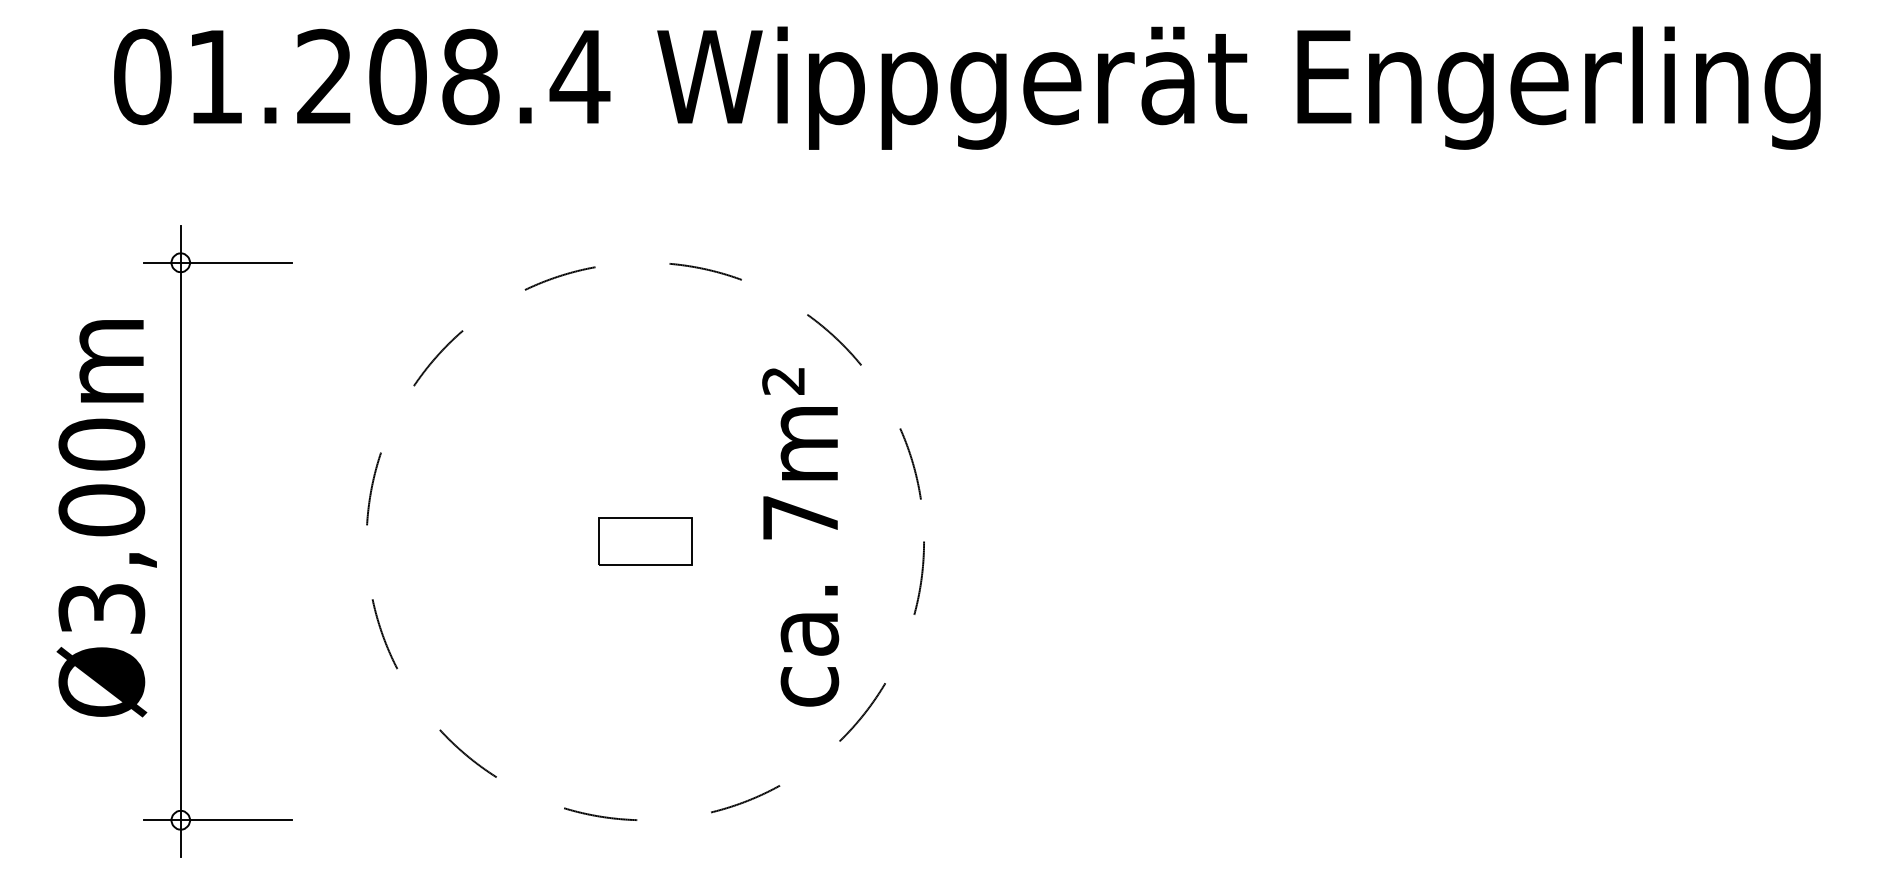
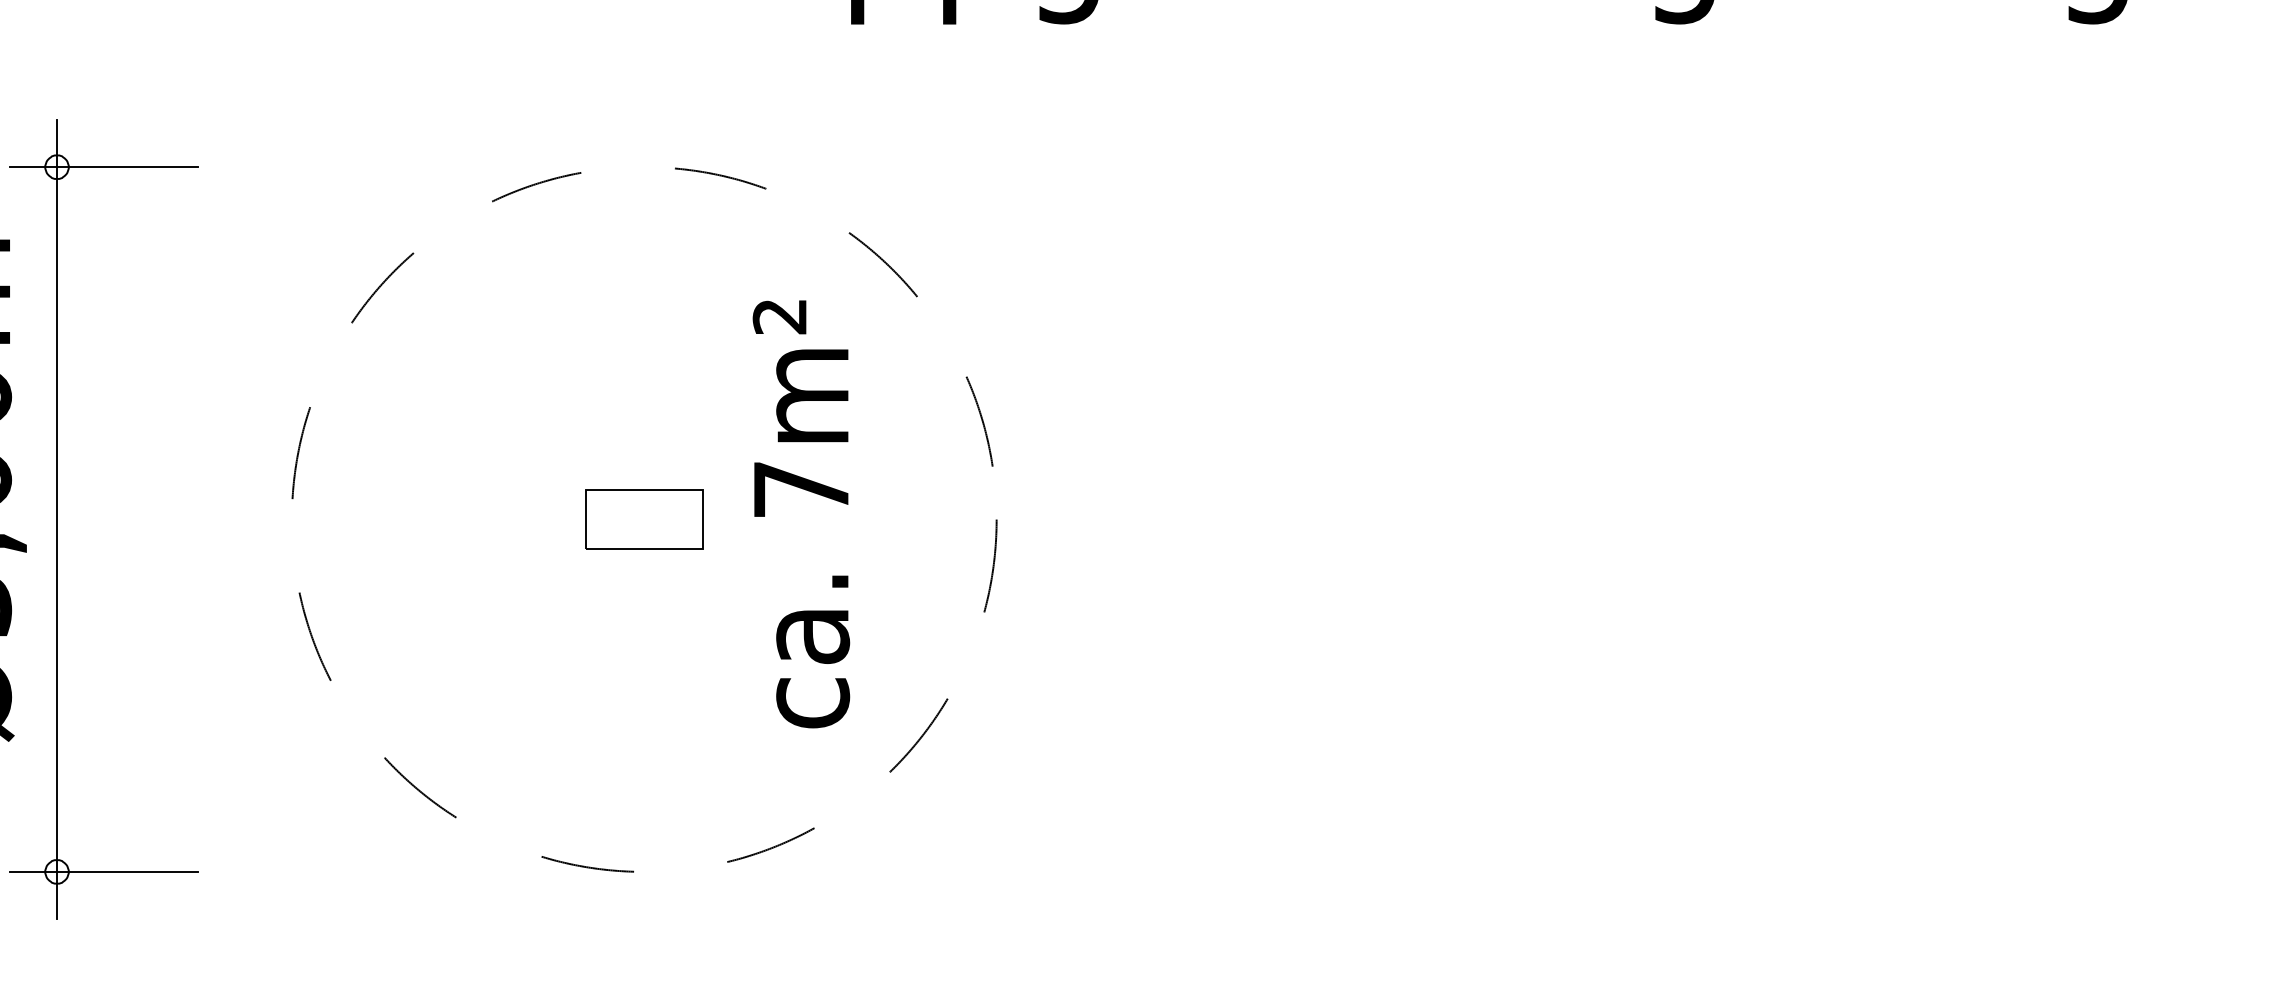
text: (800, 537) -> (801, 514), moved

